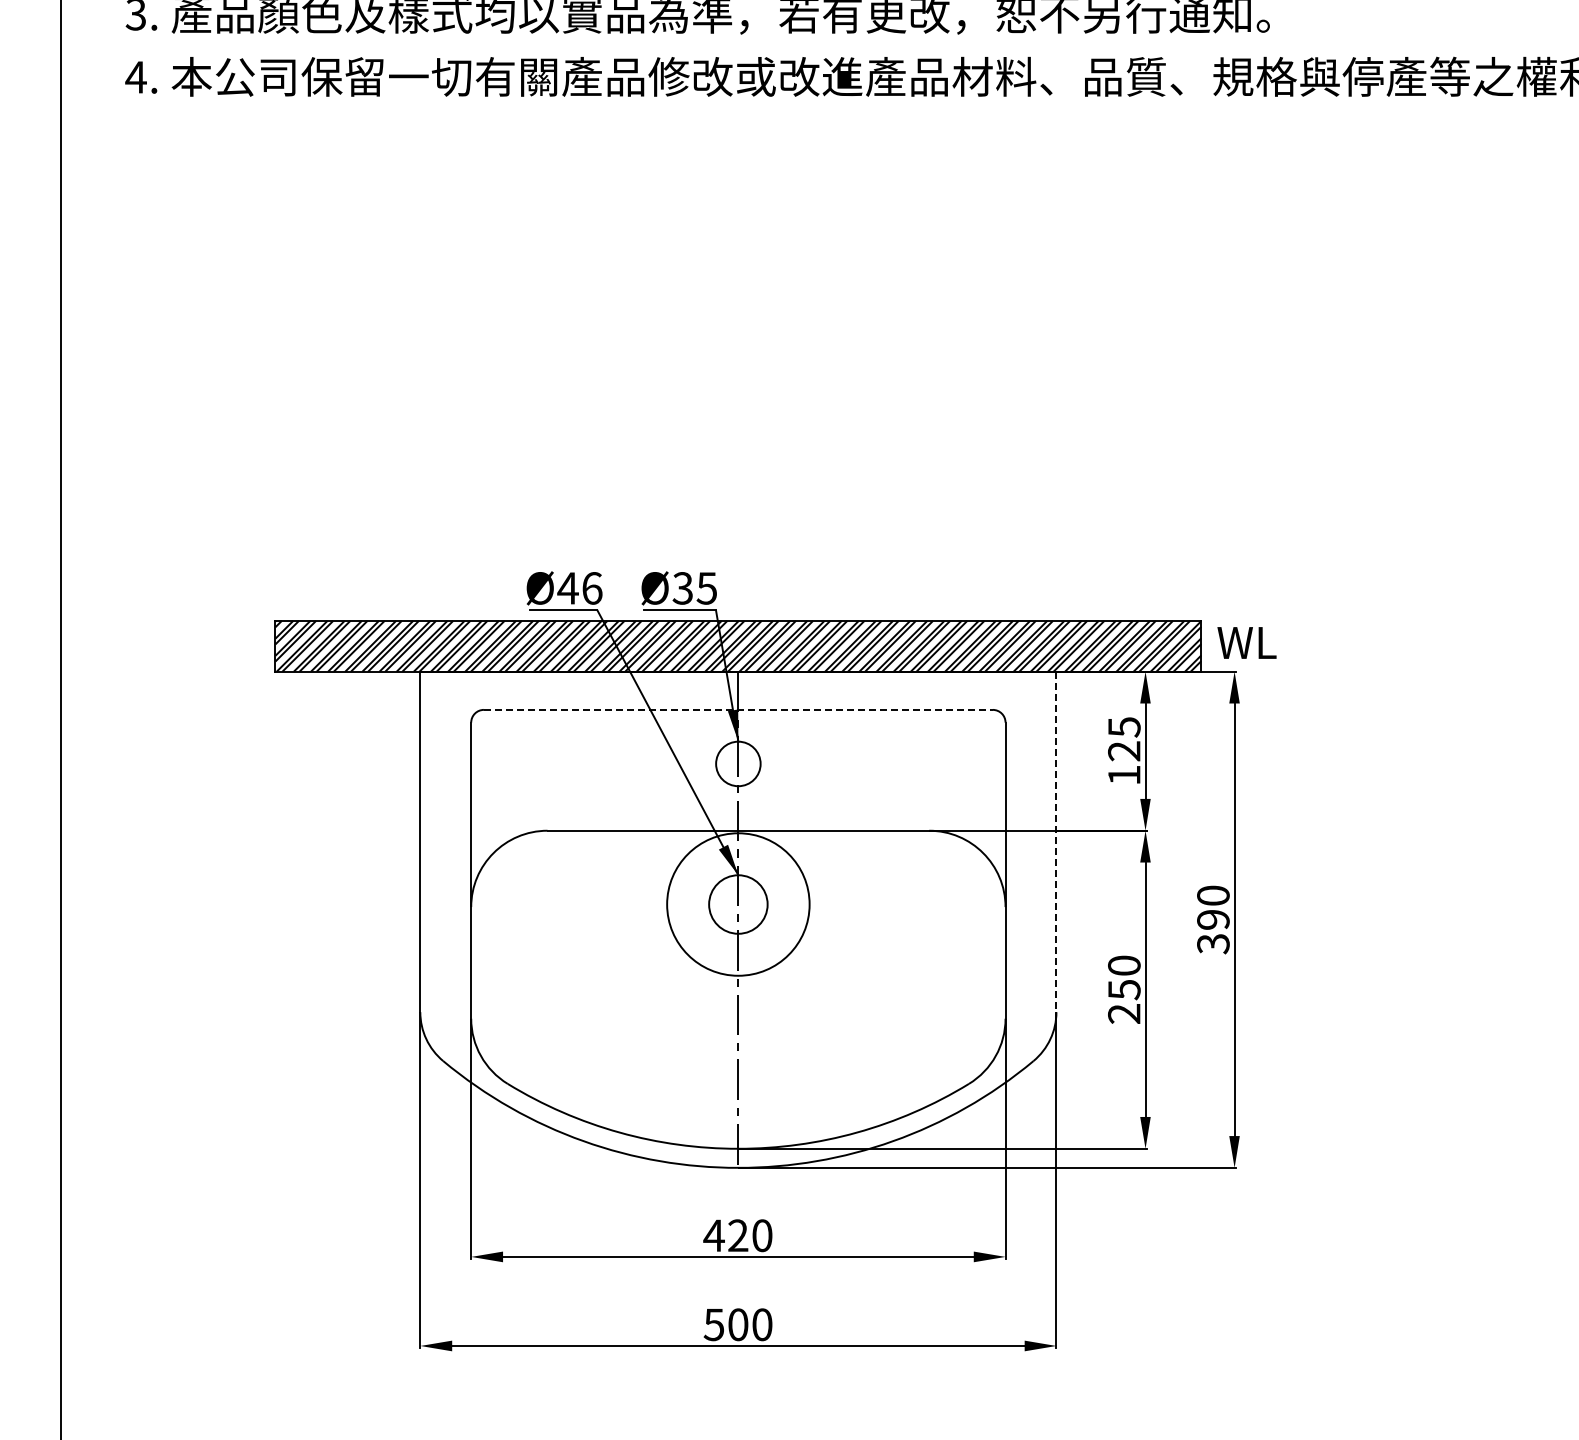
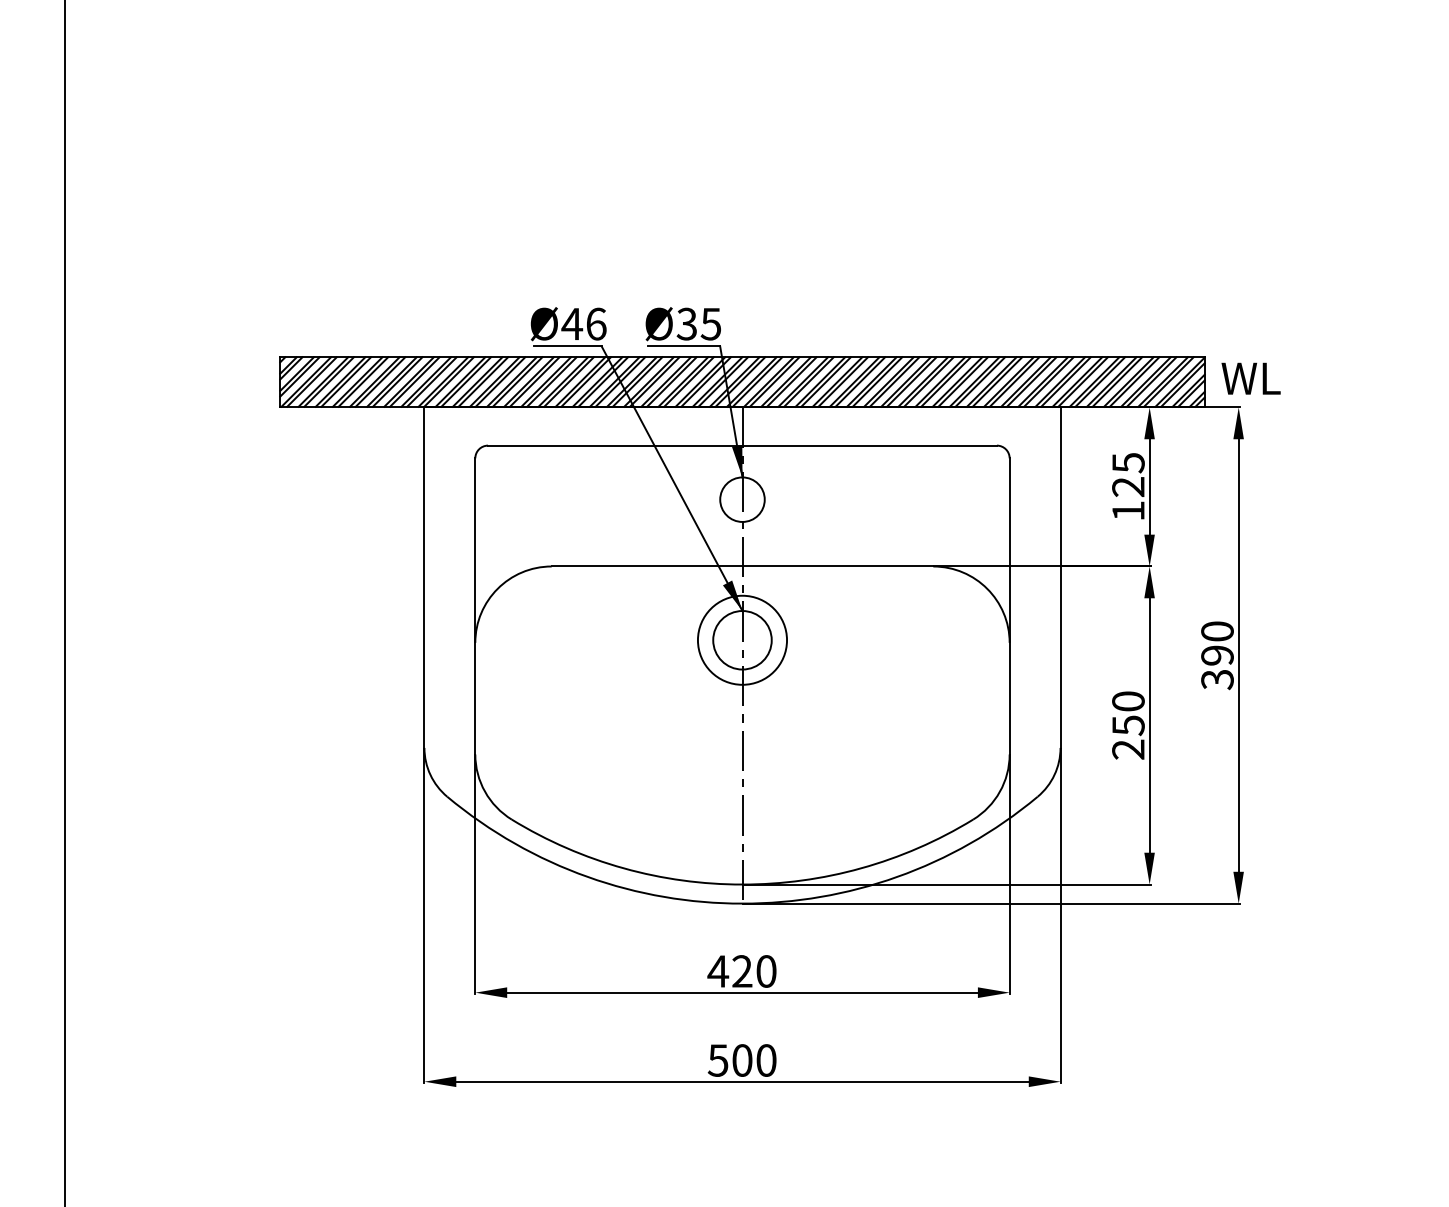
line: (738, 709) -> (742, 445), dashed -> solid
line: (1056, 842) -> (1060, 578), dashed -> solid
circle: (737, 904) -> (741, 640), size x0.62

